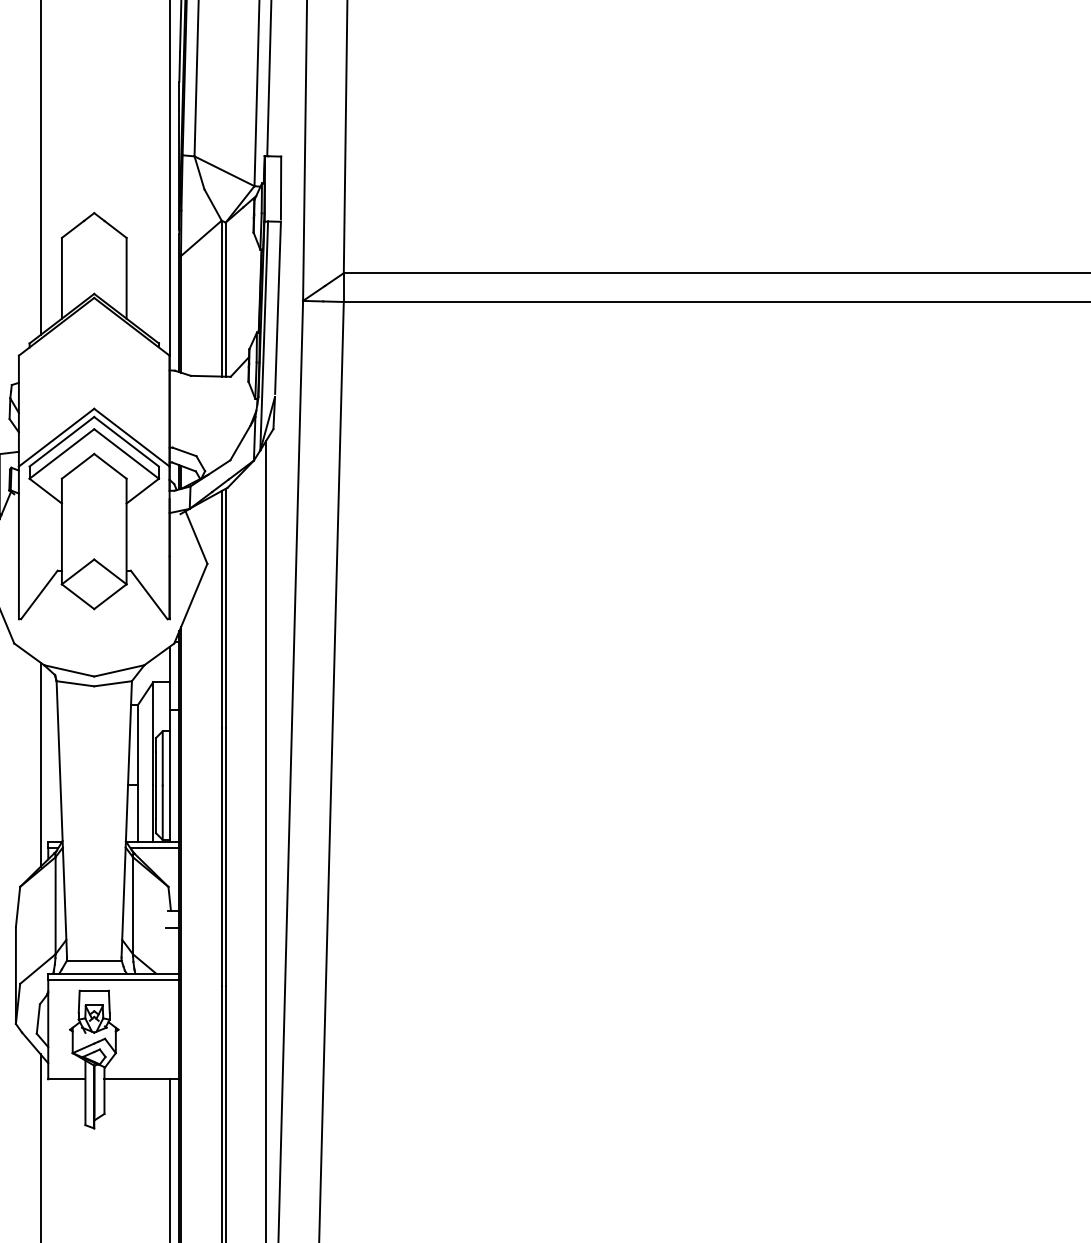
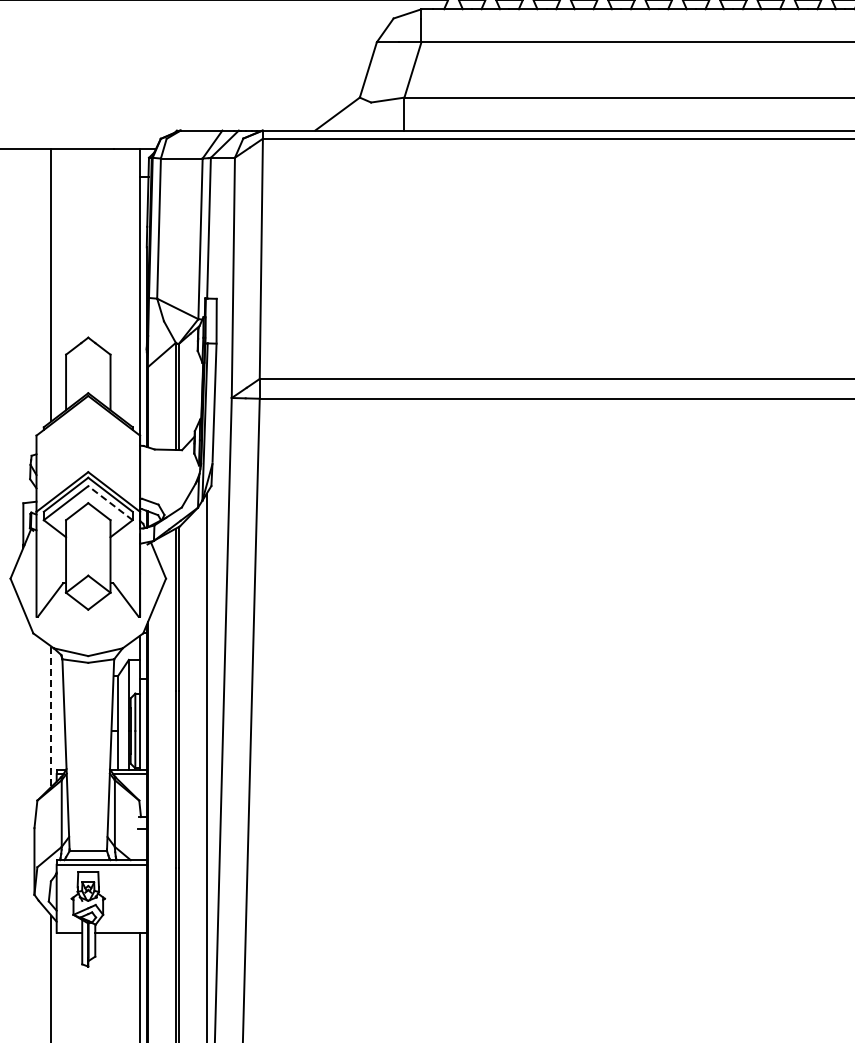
line: (126, 454) -> (110, 503), solid -> dashed
line: (40, 765) -> (51, 717), solid -> dashed

